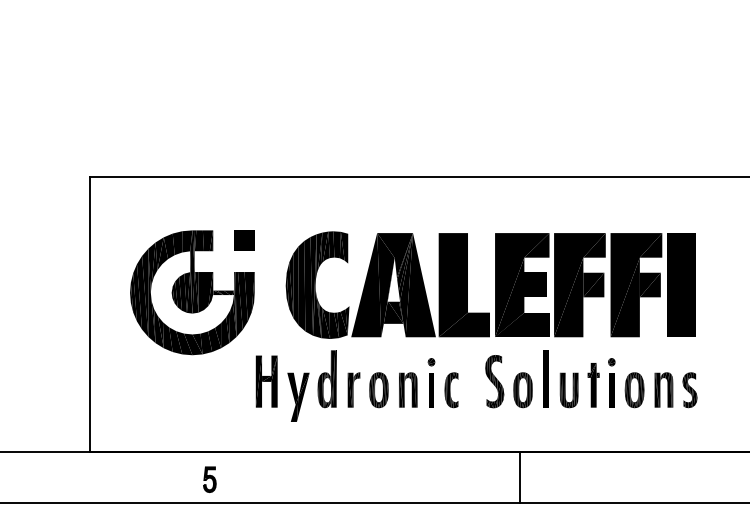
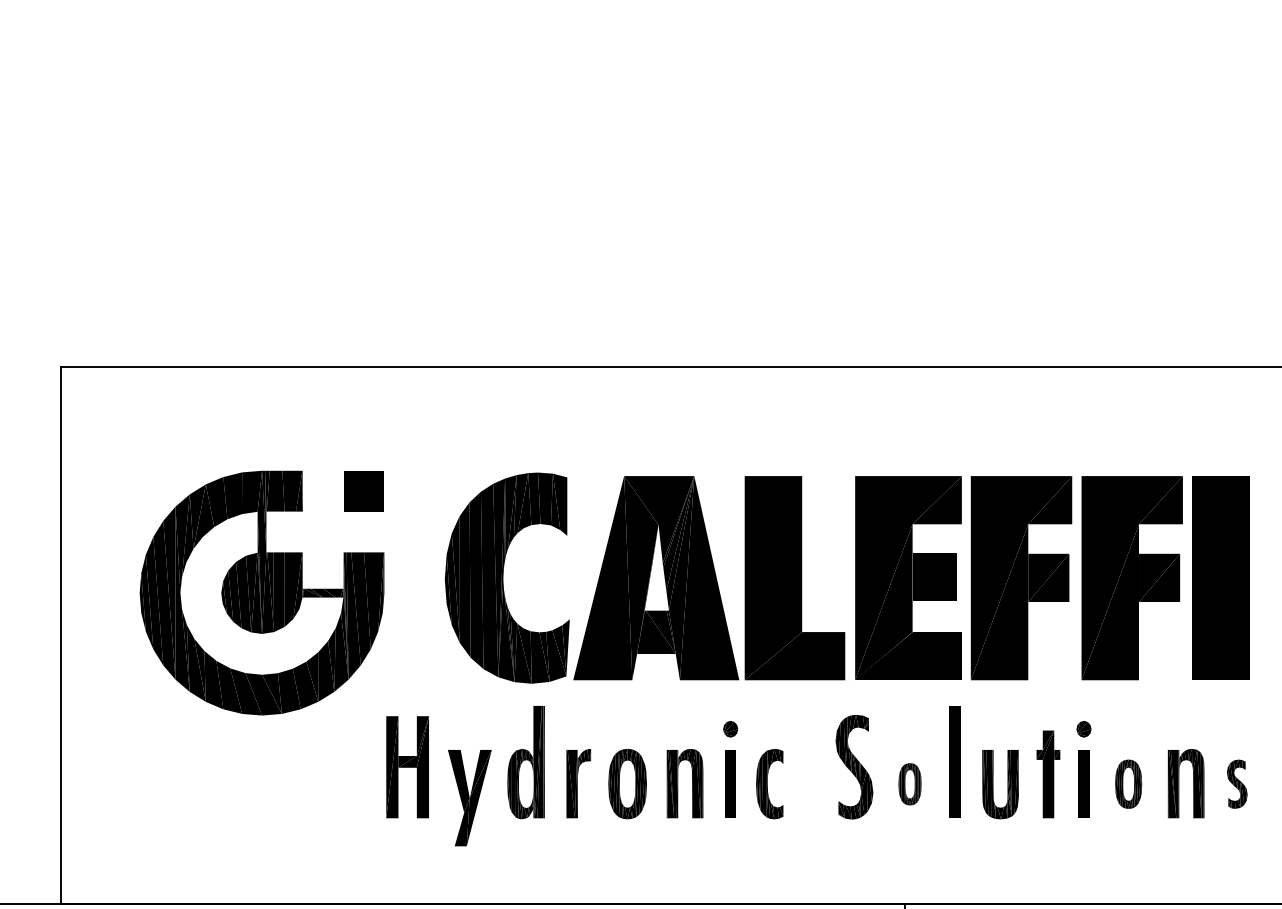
part: (522, 390) -> (908, 784), size x0.6
part: (634, 390) -> (1128, 784), size x0.7
part: (689, 390) -> (1236, 784), size x0.7

